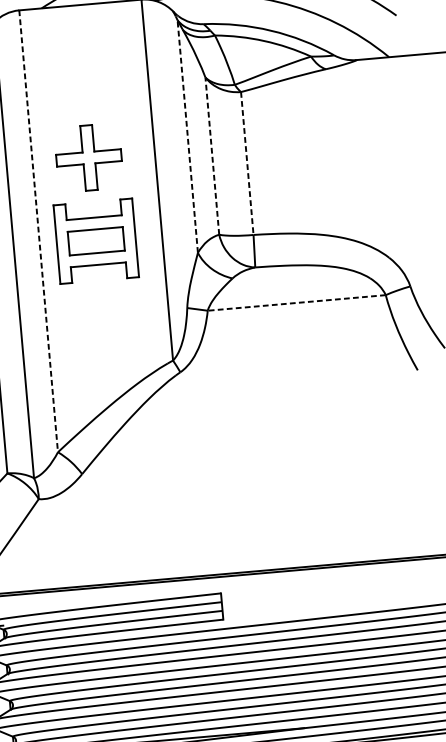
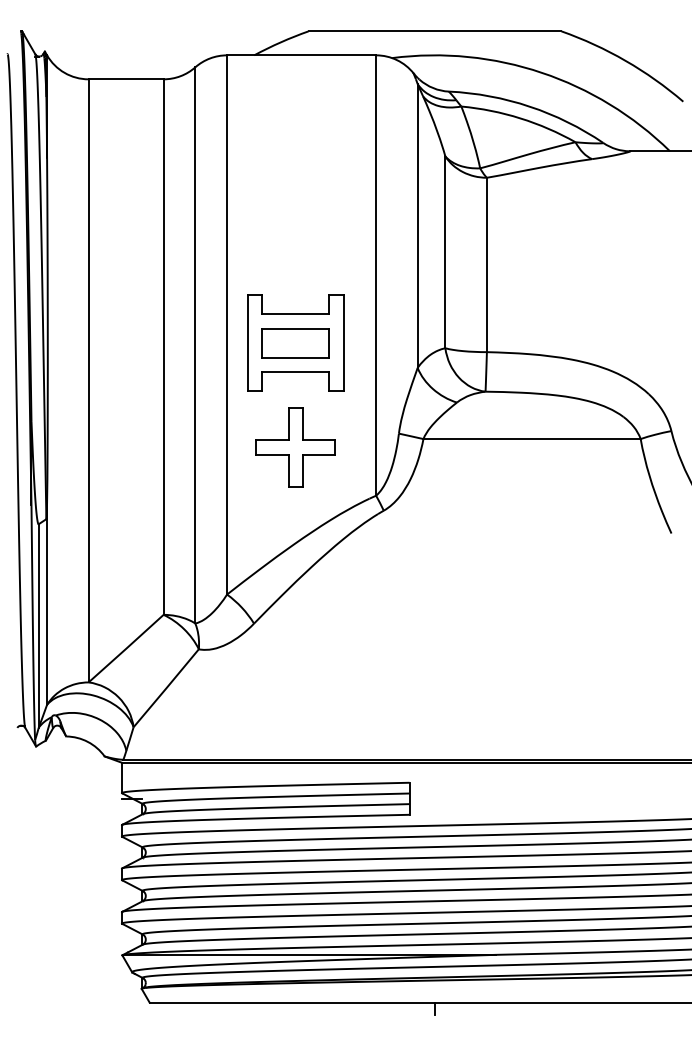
line: (187, 136) -> (417, 226), dashed -> solid
line: (212, 156) -> (445, 252), dashed -> solid
part: (88, 158) -> (295, 447), moved
line: (246, 163) -> (486, 265), dashed -> solid
line: (38, 230) -> (227, 324), dashed -> solid
line: (297, 303) -> (532, 439), dashed -> solid

